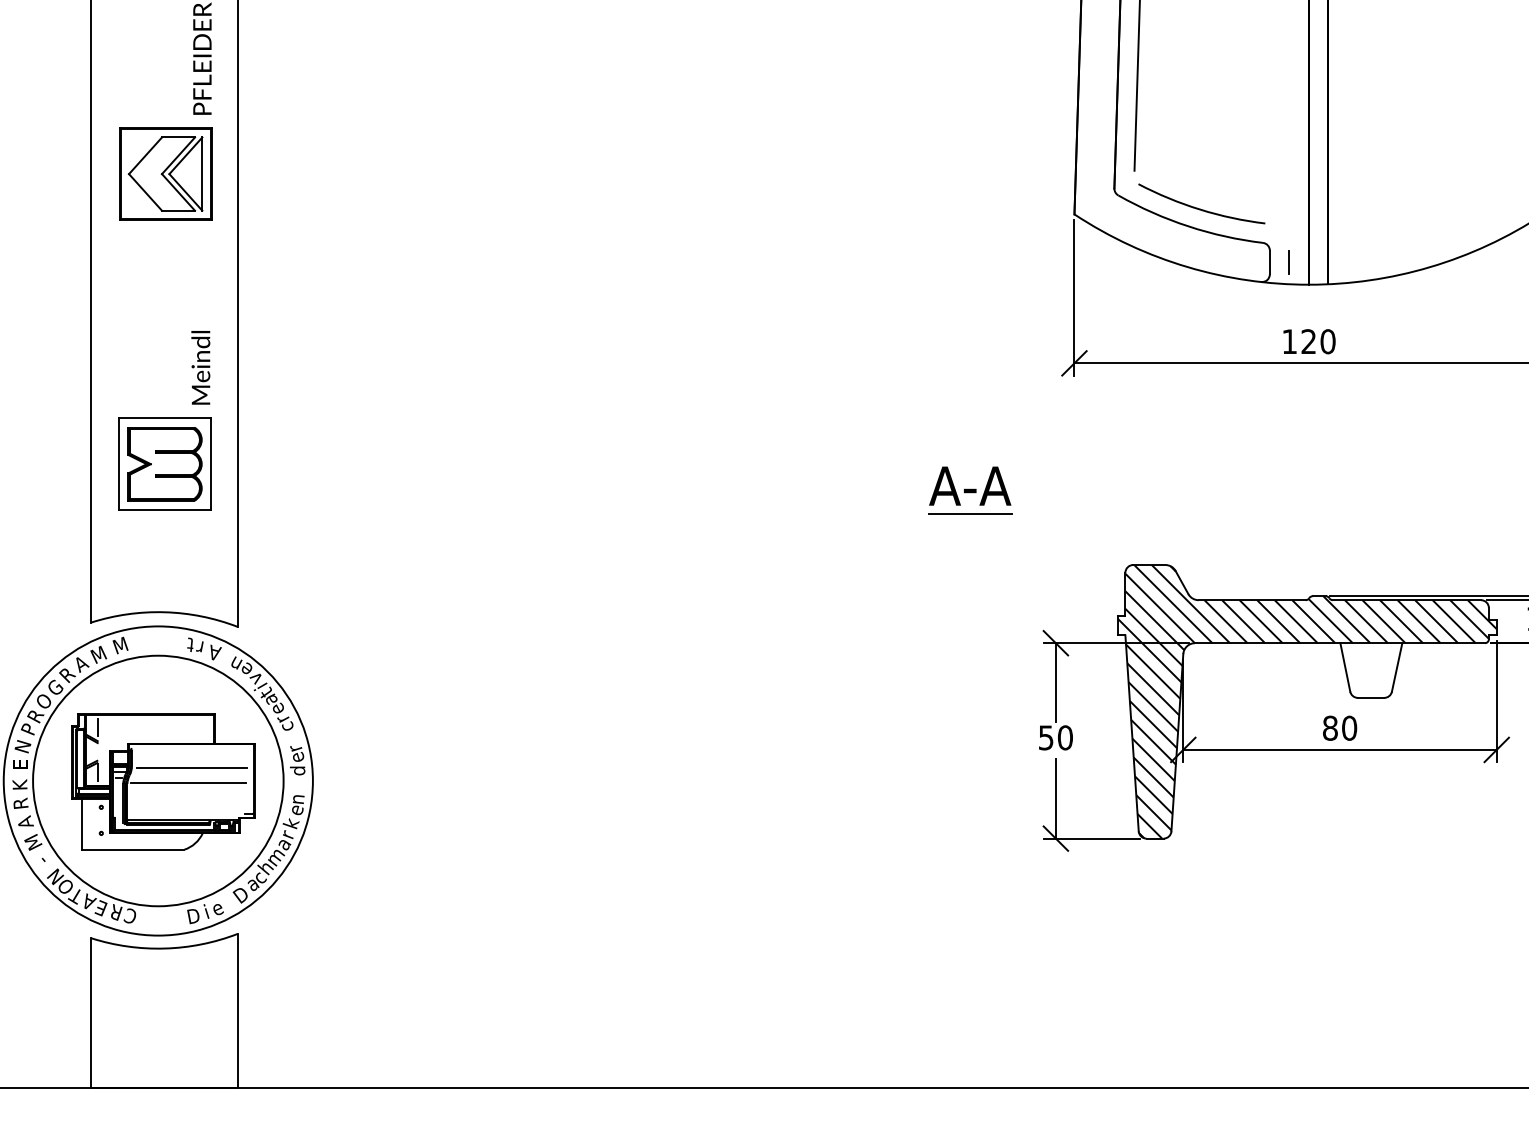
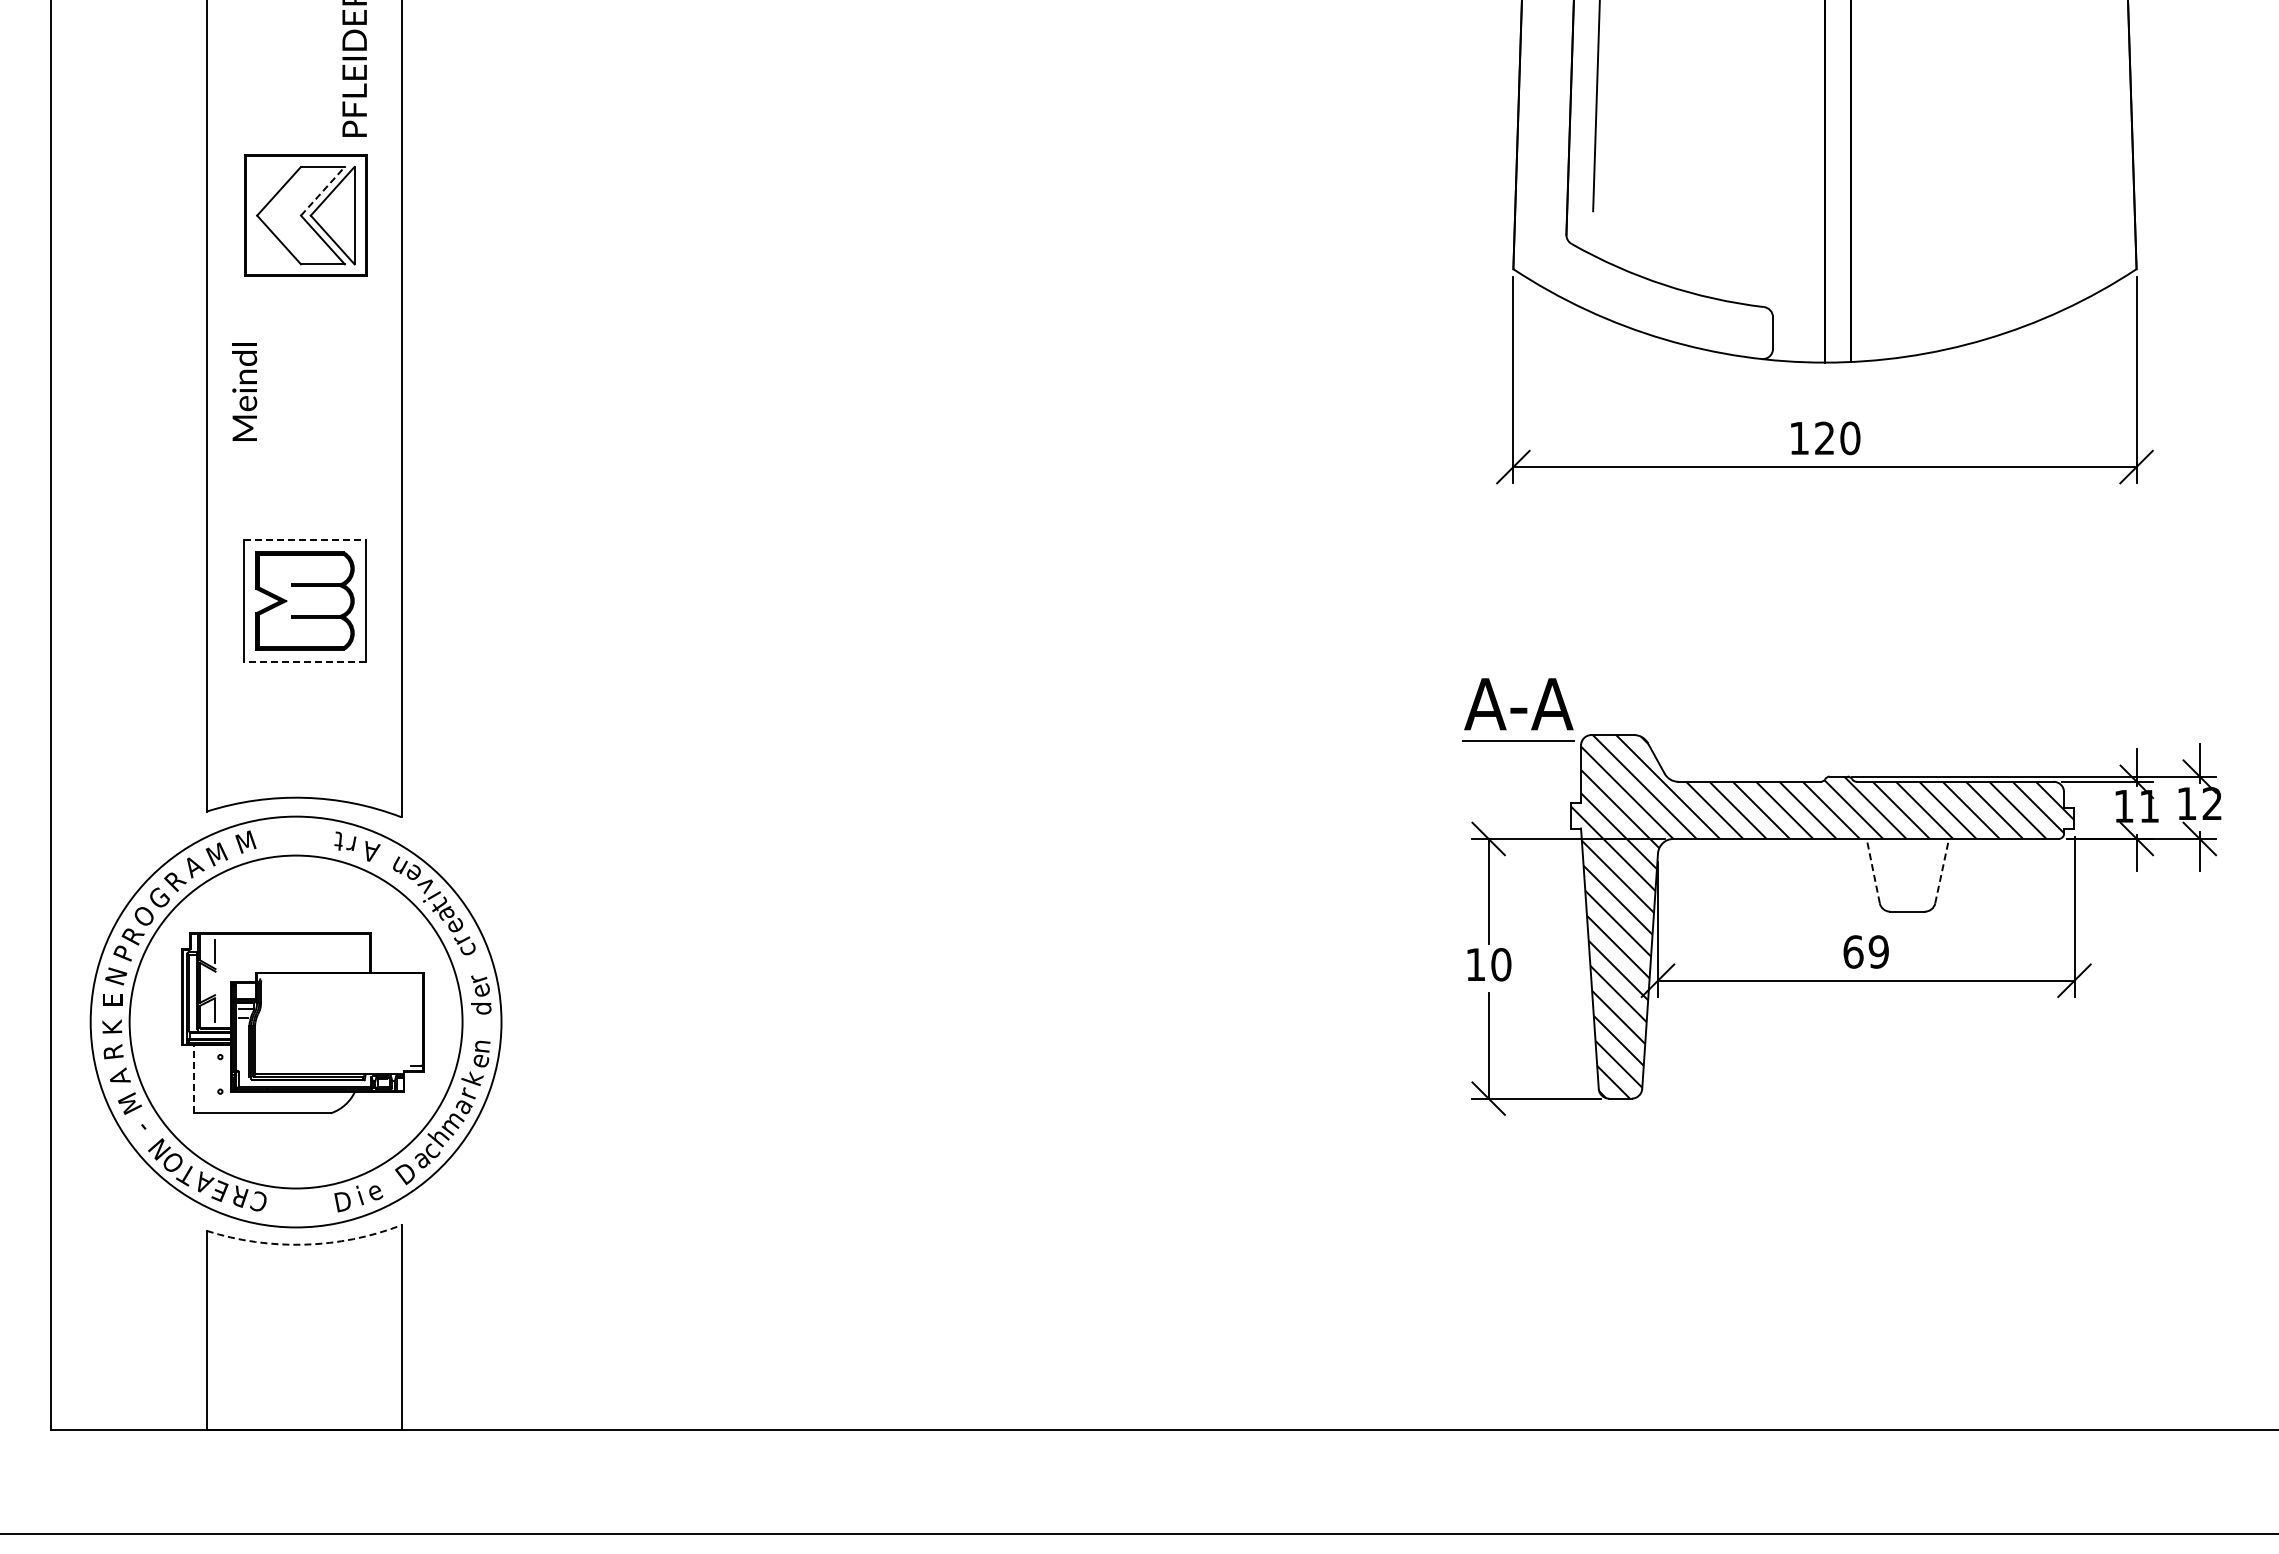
line: (178, 155) -> (322, 191), solid -> dashed
arc: (1200, 208) -> (1680, 261), removed
line: (1289, 262) -> (1799, 332), removed
text: (200, 367) -> (244, 391), moved
line: (165, 418) -> (305, 540), solid -> dashed
part: (969, 490) -> (1518, 709), moved
line: (165, 509) -> (305, 661), solid -> dashed
line: (1345, 667) -> (1873, 871), solid -> dashed
line: (1397, 667) -> (1942, 871), solid -> dashed
text: (1339, 727) -> (1865, 951), 80 -> 69
text: (1045, 737) -> (1475, 964), 50 -> 10
line: (191, 767) -> (340, 1004), removed
line: (188, 782) -> (336, 1024), removed
line: (81, 824) -> (194, 1079), solid -> dashed
arc: (164, 948) -> (304, 1244), solid -> dashed

